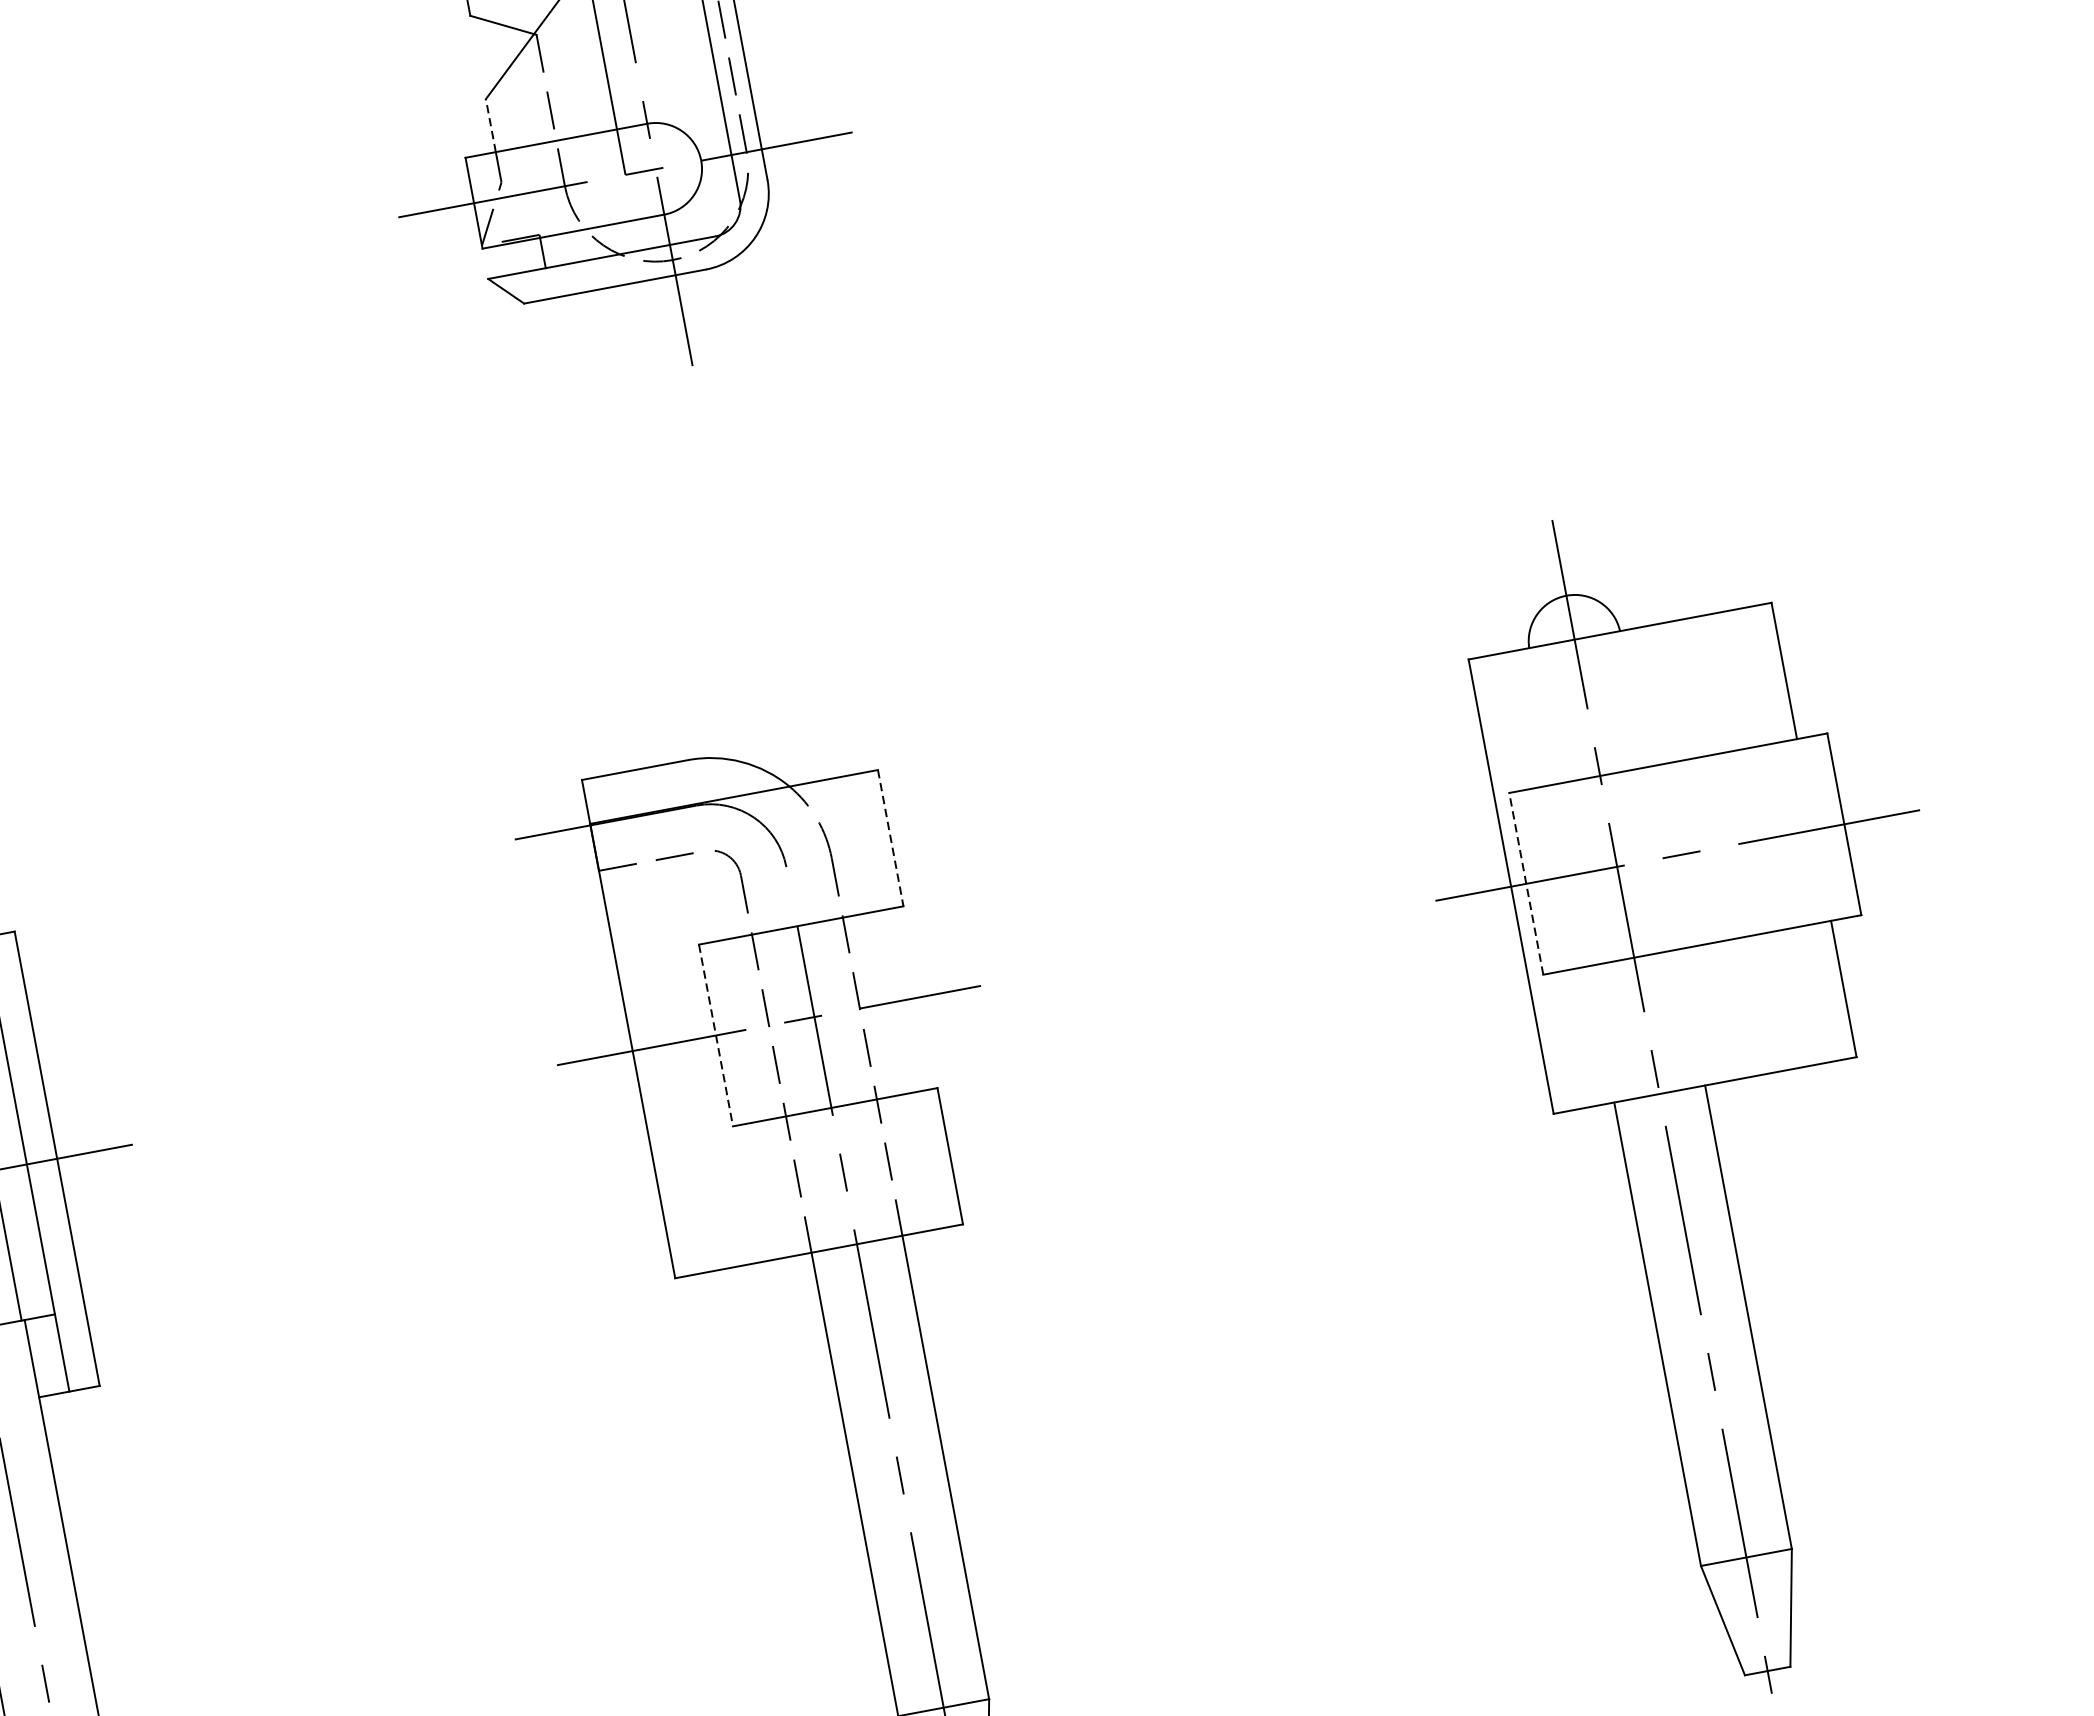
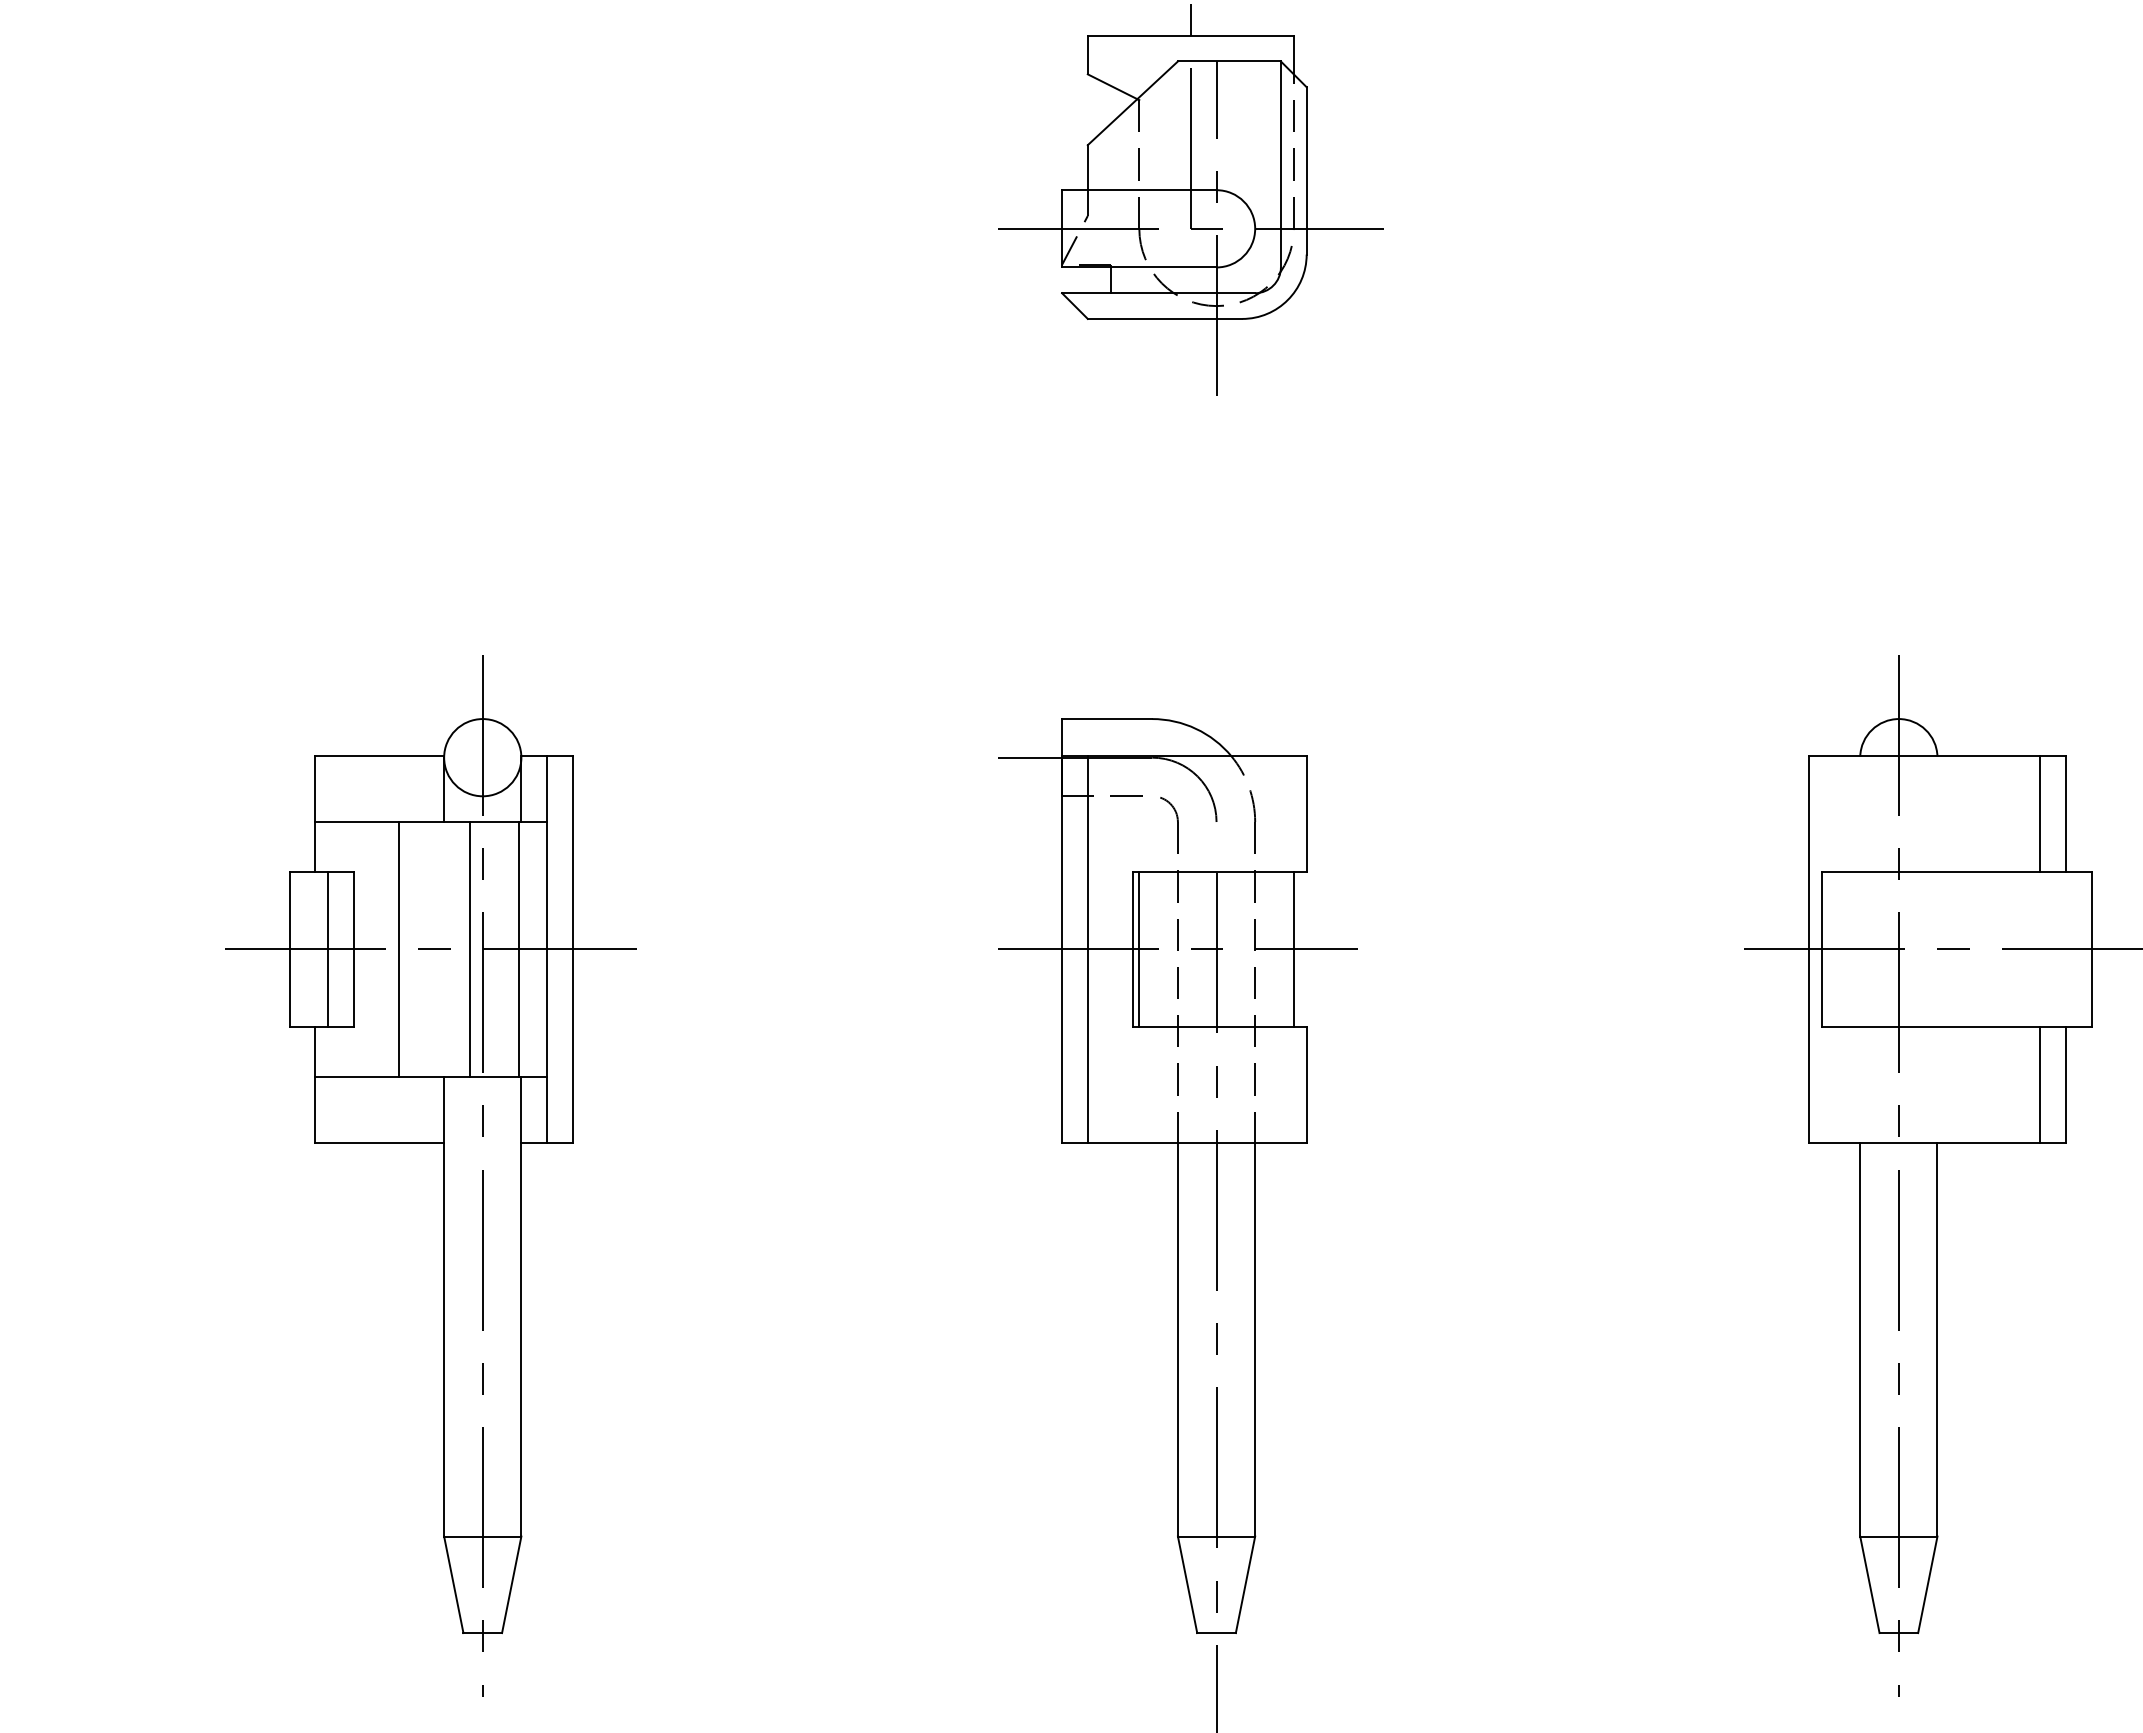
line: (490, 125) -> (1087, 167), dashed -> solid
line: (1754, 676) -> (2040, 814), added
line: (890, 838) -> (1306, 814), dashed -> solid
line: (1525, 882) -> (1821, 948), dashed -> solid
line: (1813, 994) -> (2040, 1084), added
line: (904, 1000) -> (1293, 949), added
line: (723, 1034) -> (1139, 949), added
line: (715, 1035) -> (1132, 949), dashed -> solid
line: (662, 1045) -> (1087, 949), added

